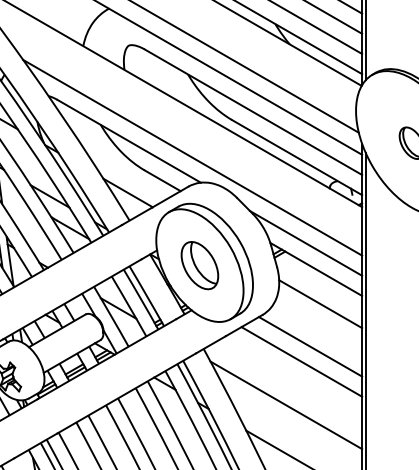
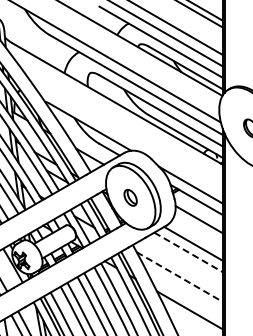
line: (192, 157) -> (126, 136), removed
part: (199, 265) -> (130, 197), size x0.6
line: (301, 362) -> (188, 252), solid -> dashed
line: (285, 406) -> (179, 277), solid -> dashed

